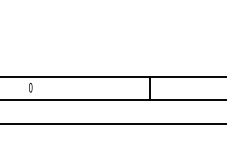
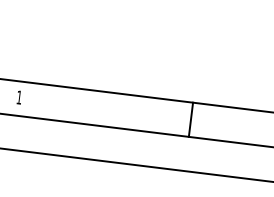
text: (30, 87) -> (19, 97), 0 -> 1

